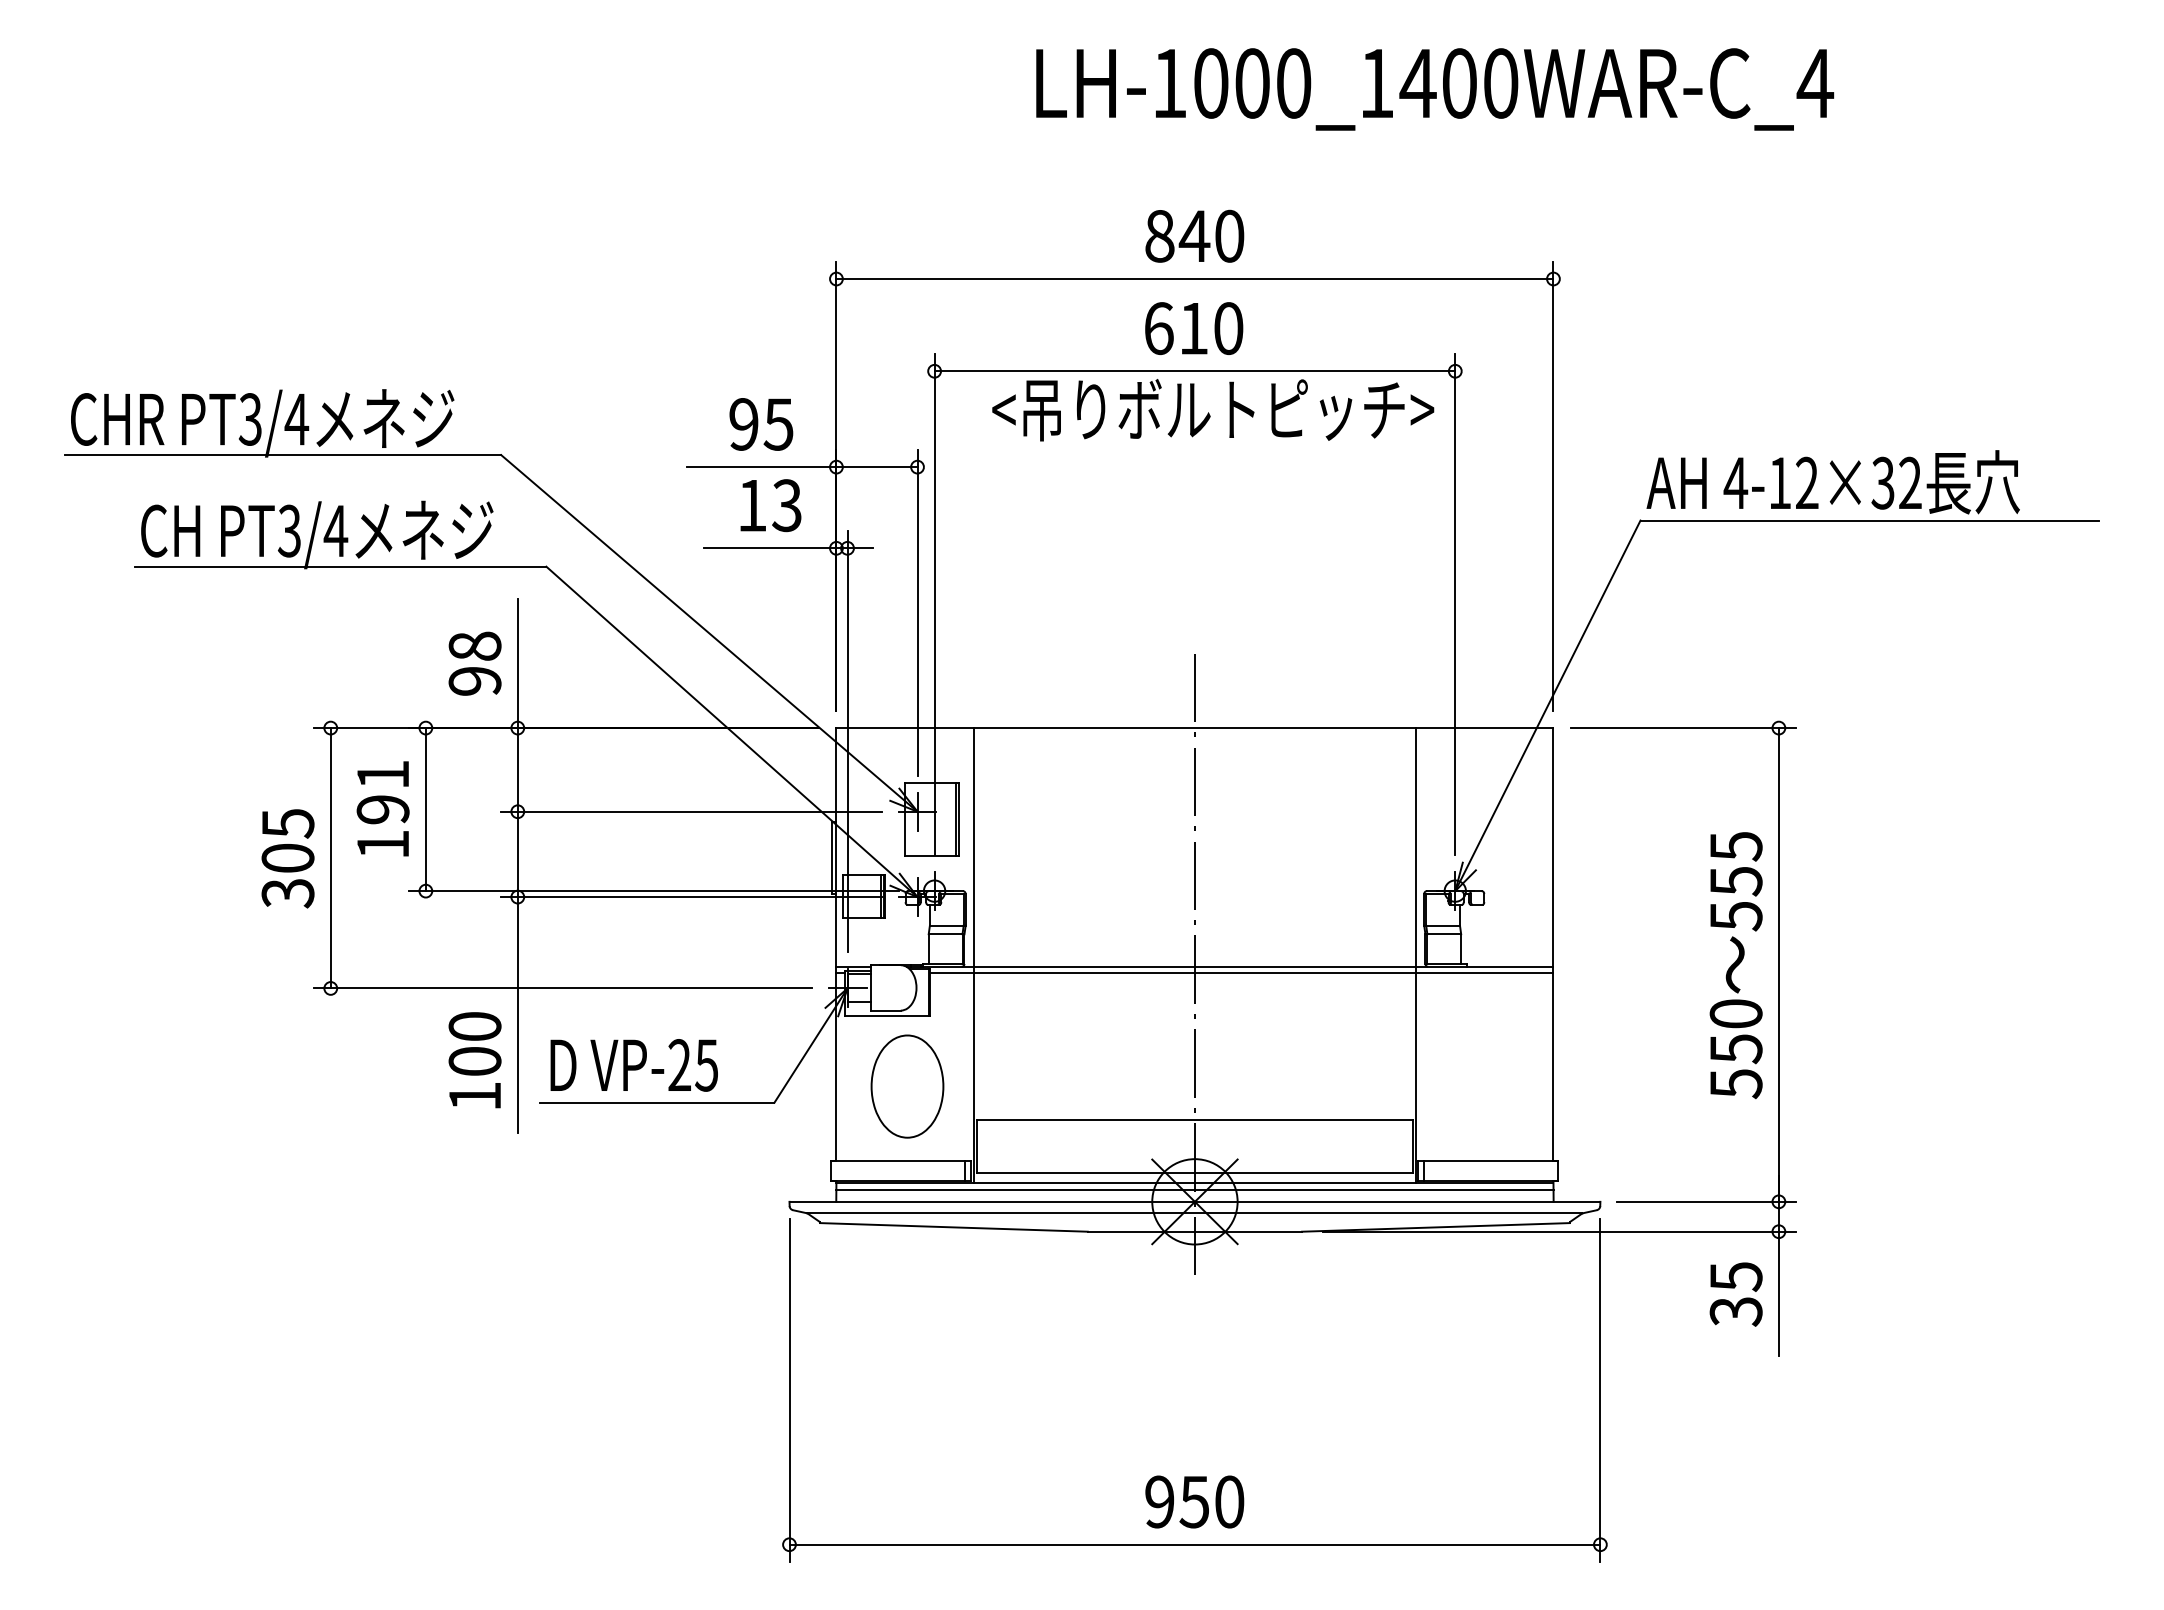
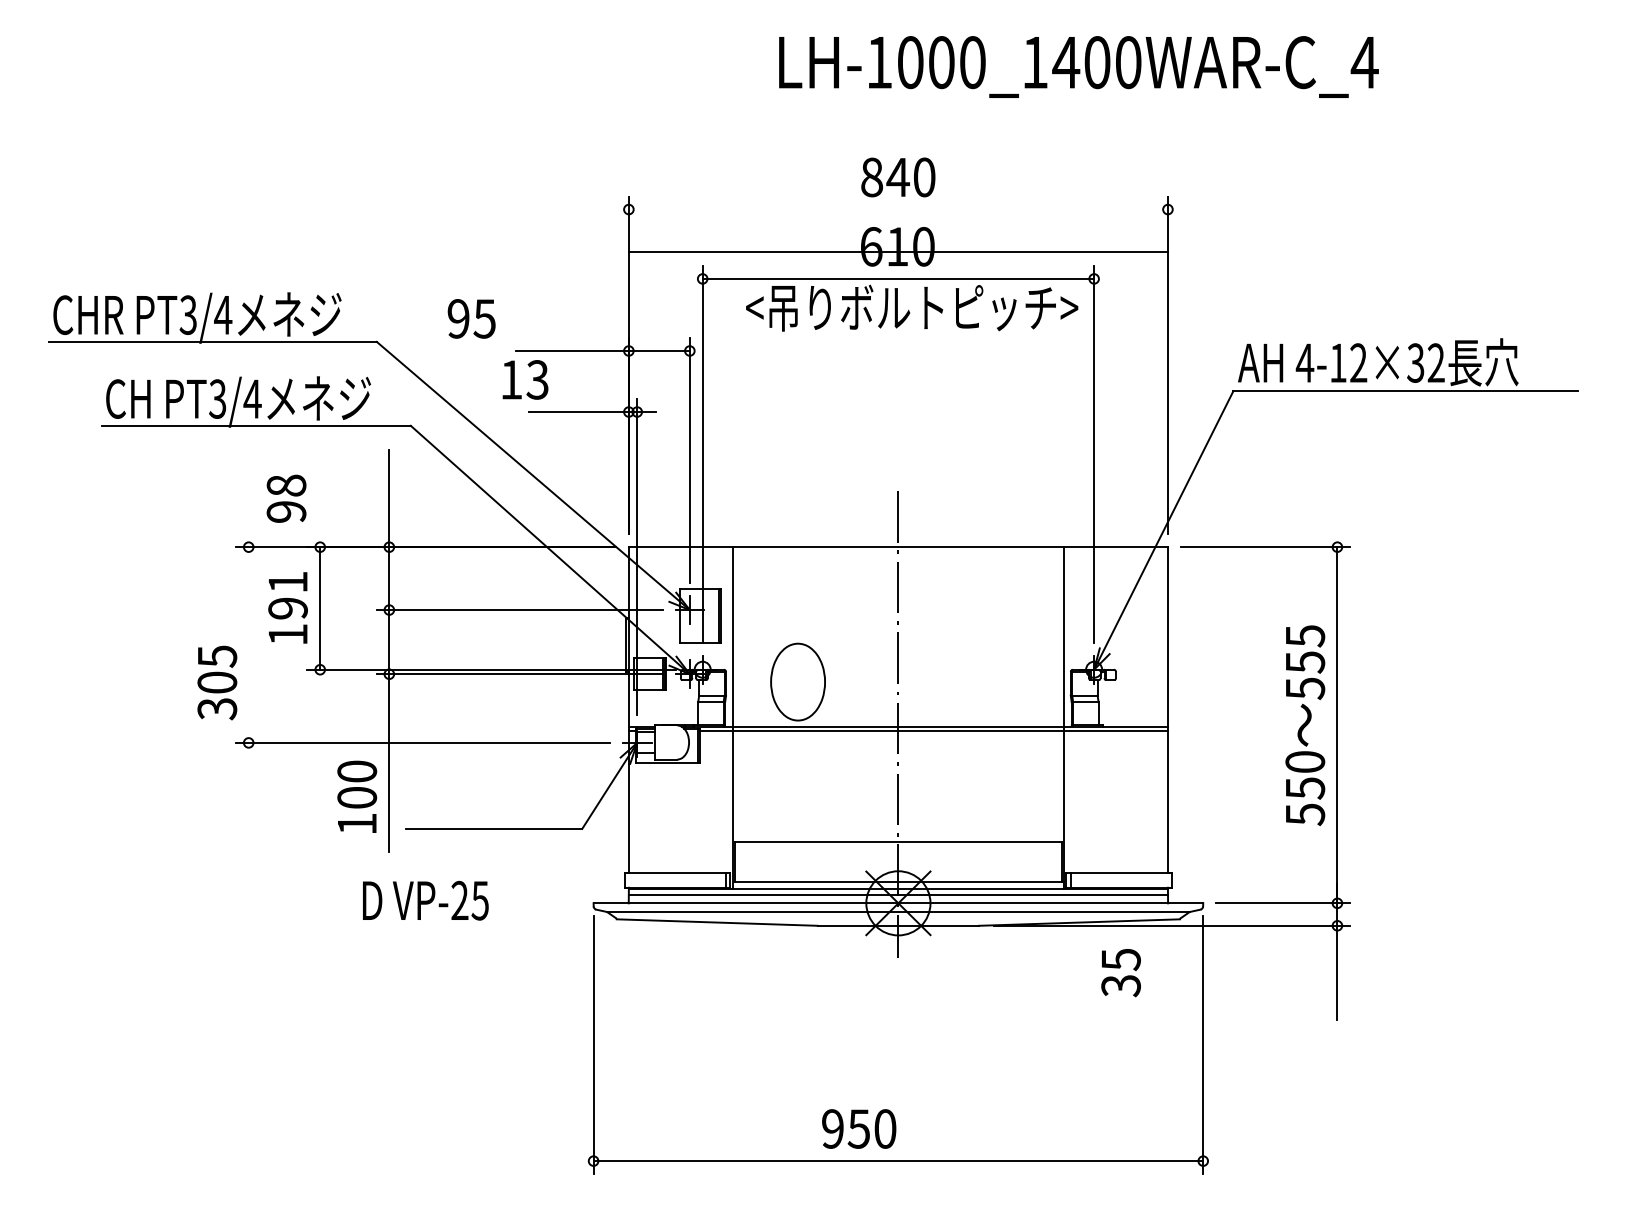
line: (1194, 279) -> (898, 252), moved
text: (761, 424) -> (471, 318), moved
text: (770, 505) -> (525, 379), moved
text: (474, 663) -> (286, 498), moved
text: (287, 858) -> (216, 682), moved
line: (330, 858) -> (248, 645), removed
text: (633, 1065) -> (425, 900), moved
part: (907, 1086) -> (798, 682), moved
text: (1735, 1294) -> (1120, 973), moved
text: (1194, 1501) -> (858, 1128), moved

